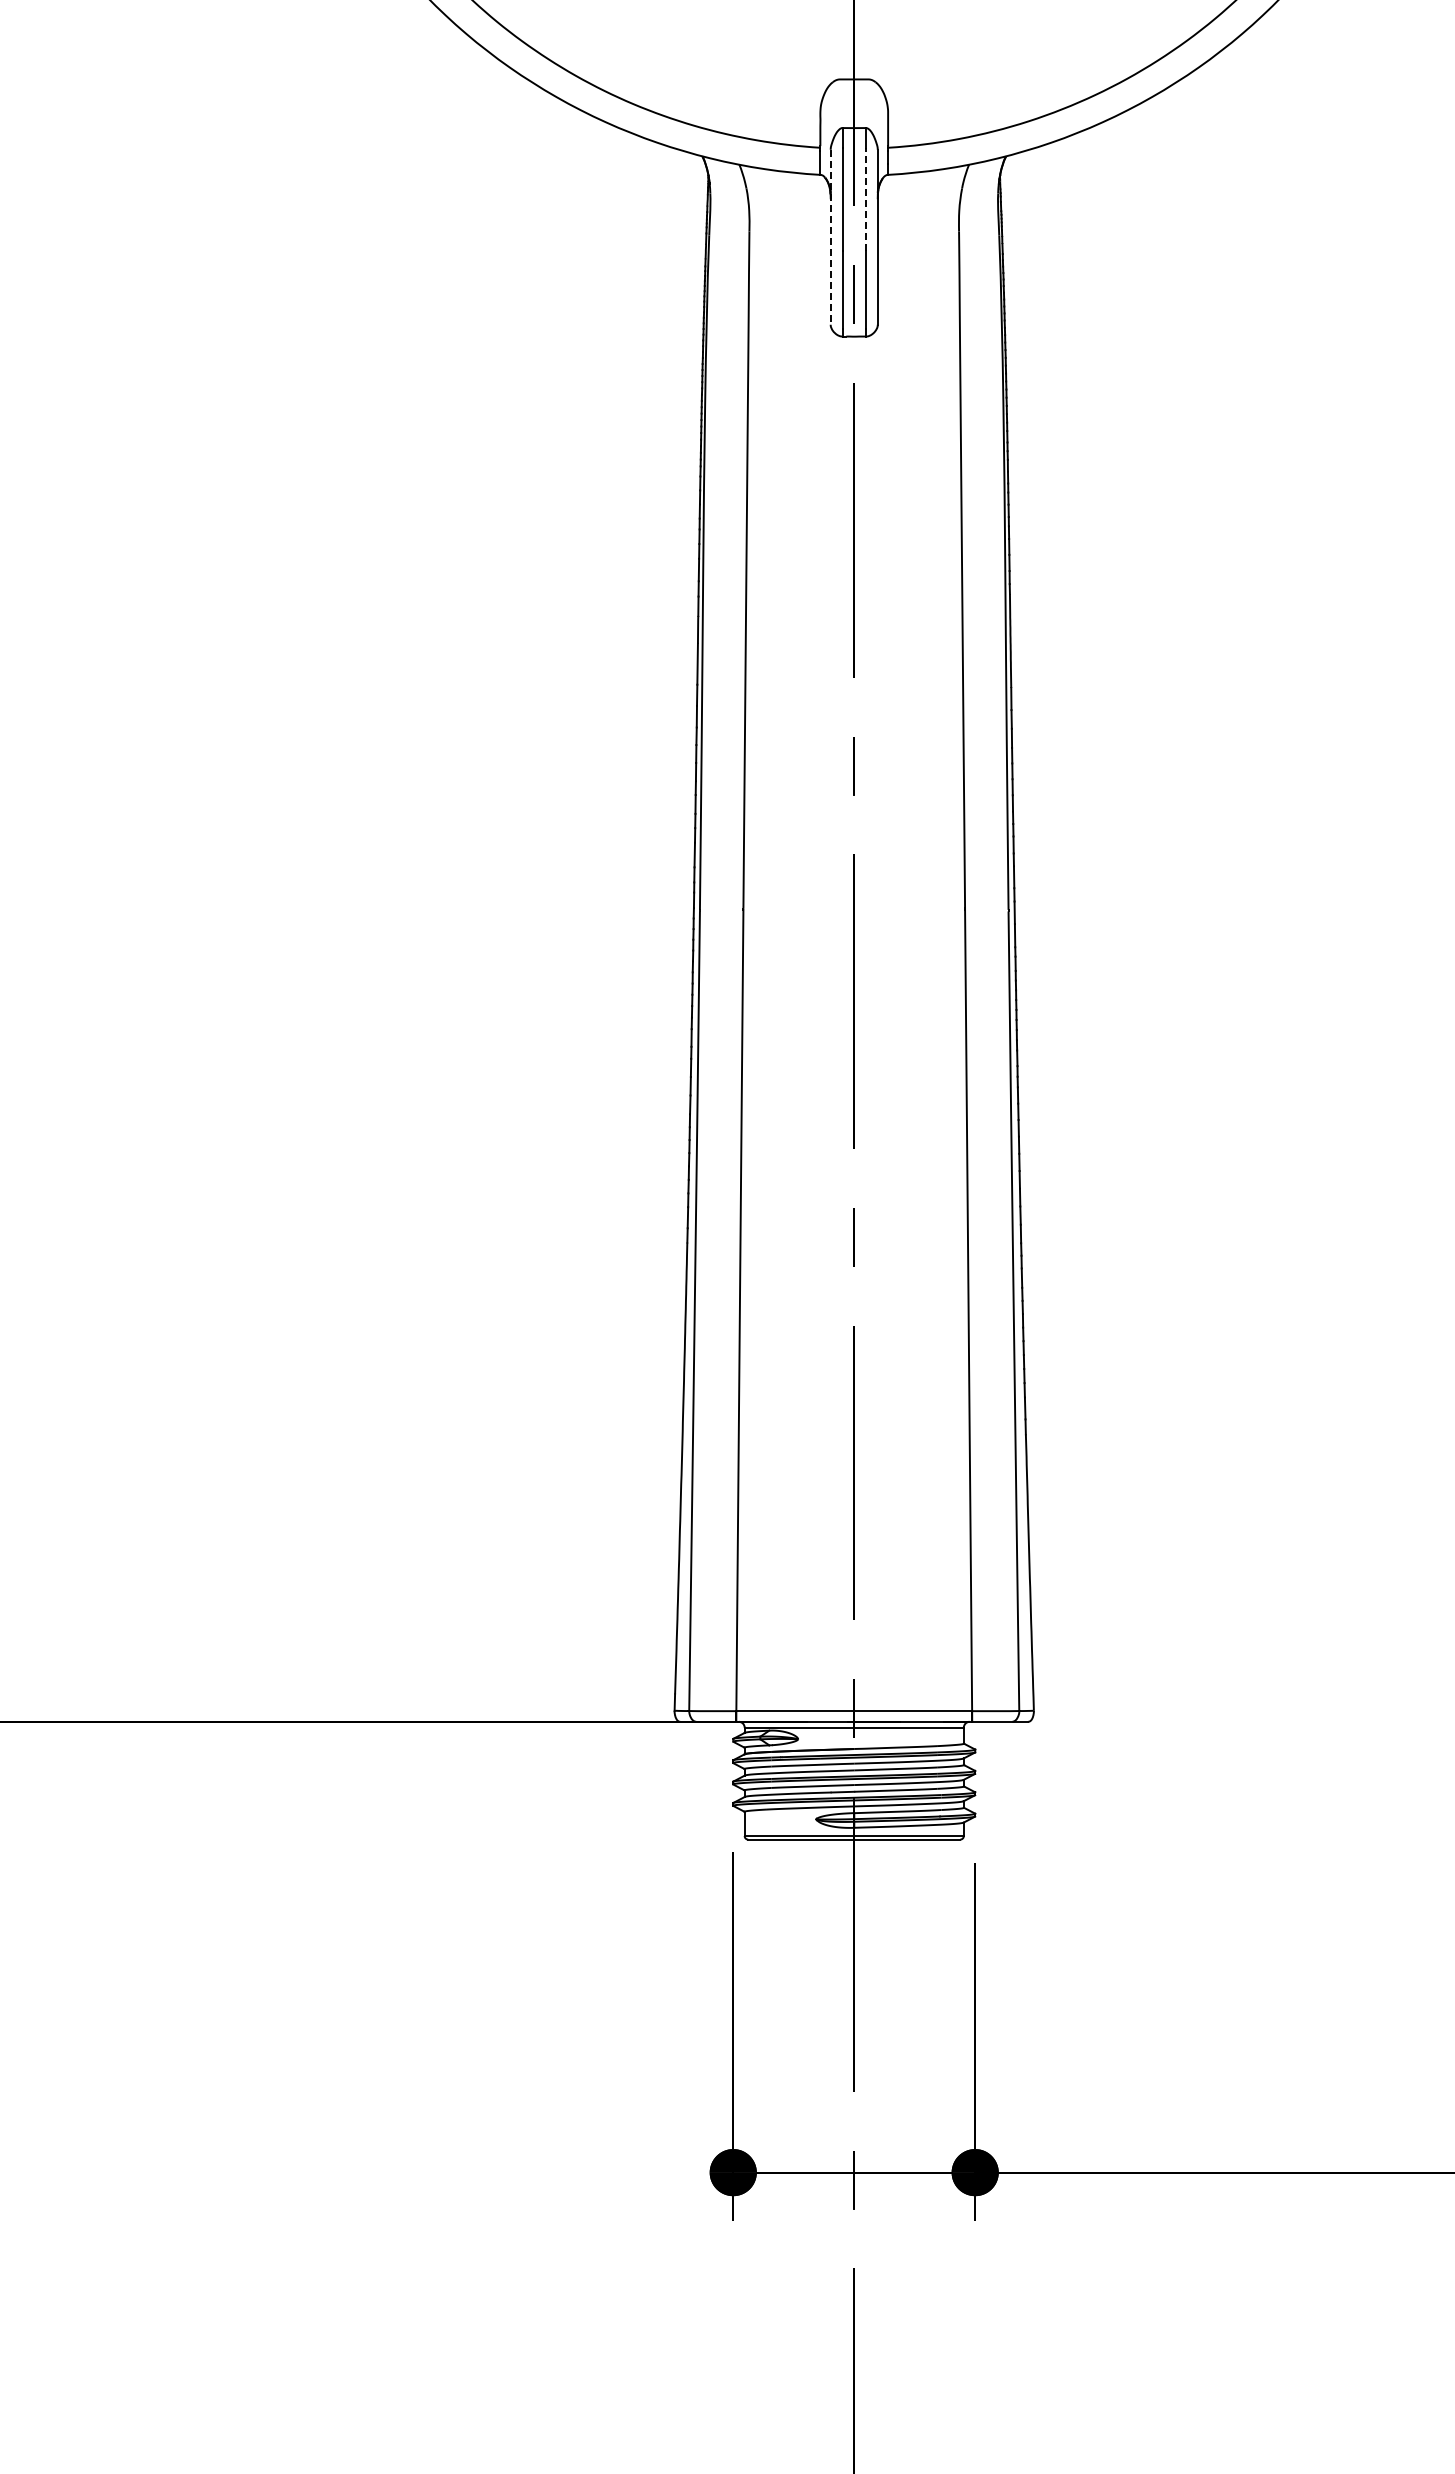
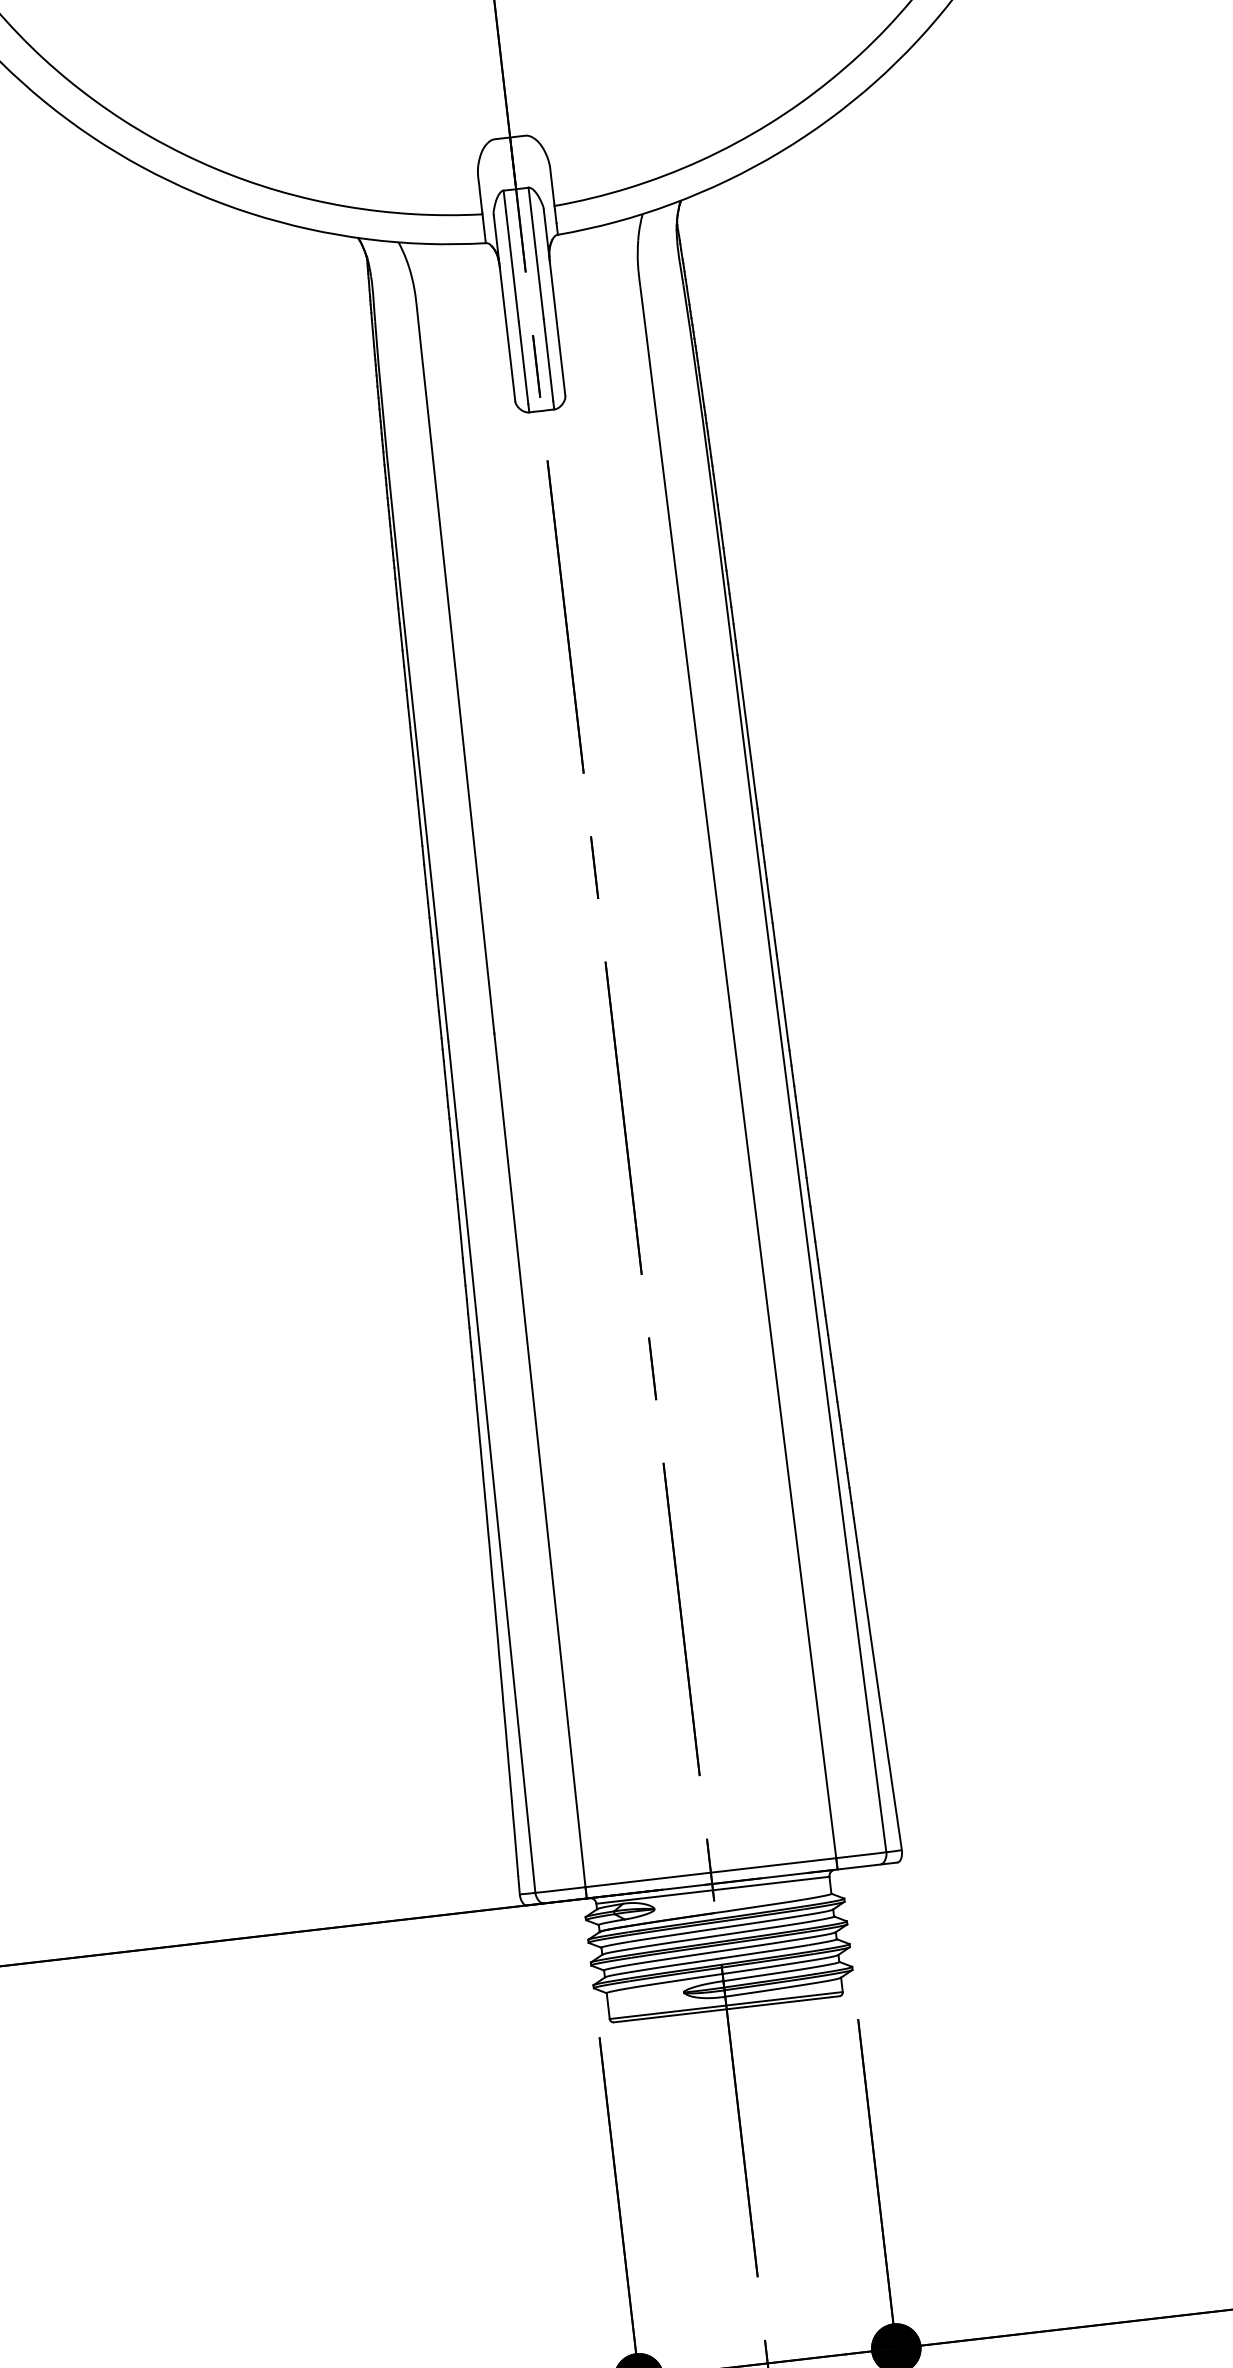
line: (865, 199) -> (536, 263), dashed -> solid
line: (830, 237) -> (504, 308), dashed -> solid

